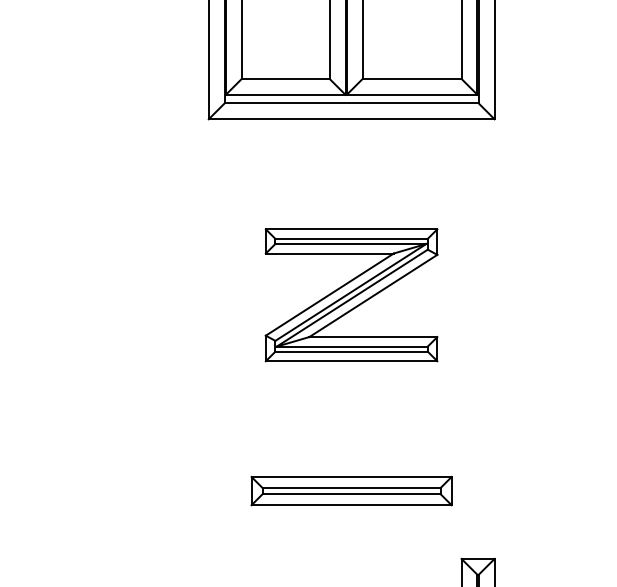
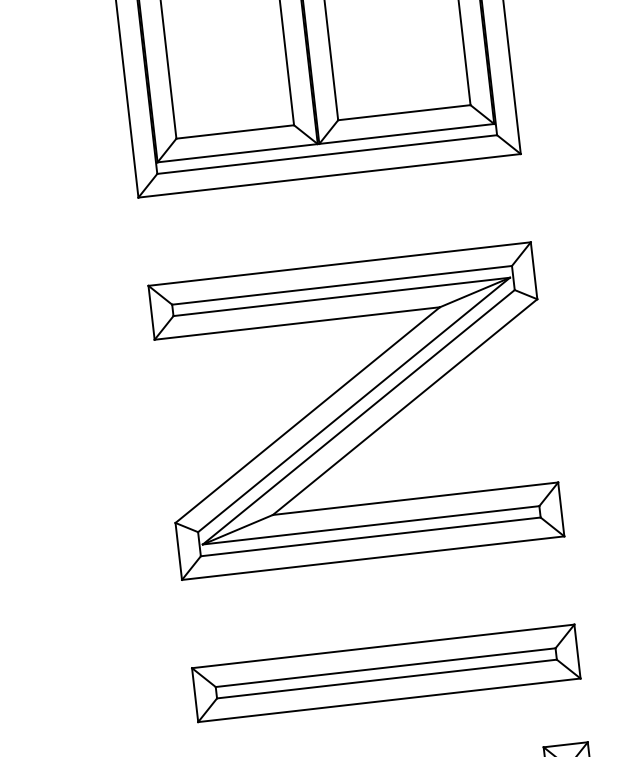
part: (351, 295) -> (356, 411), size x1.67
part: (351, 490) -> (385, 672), size x1.43

